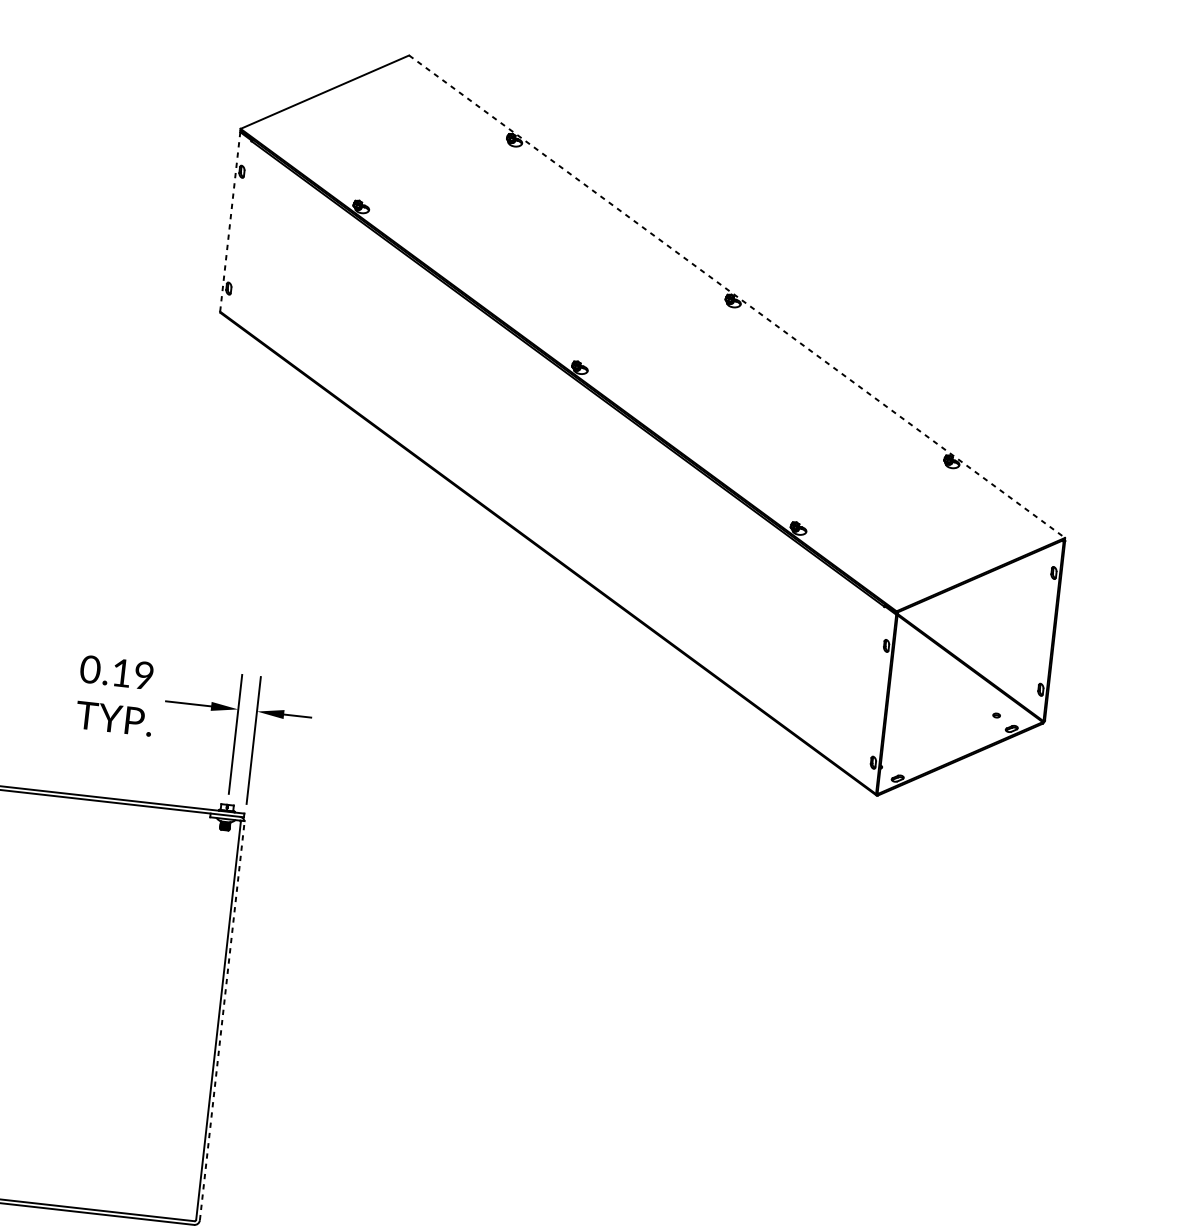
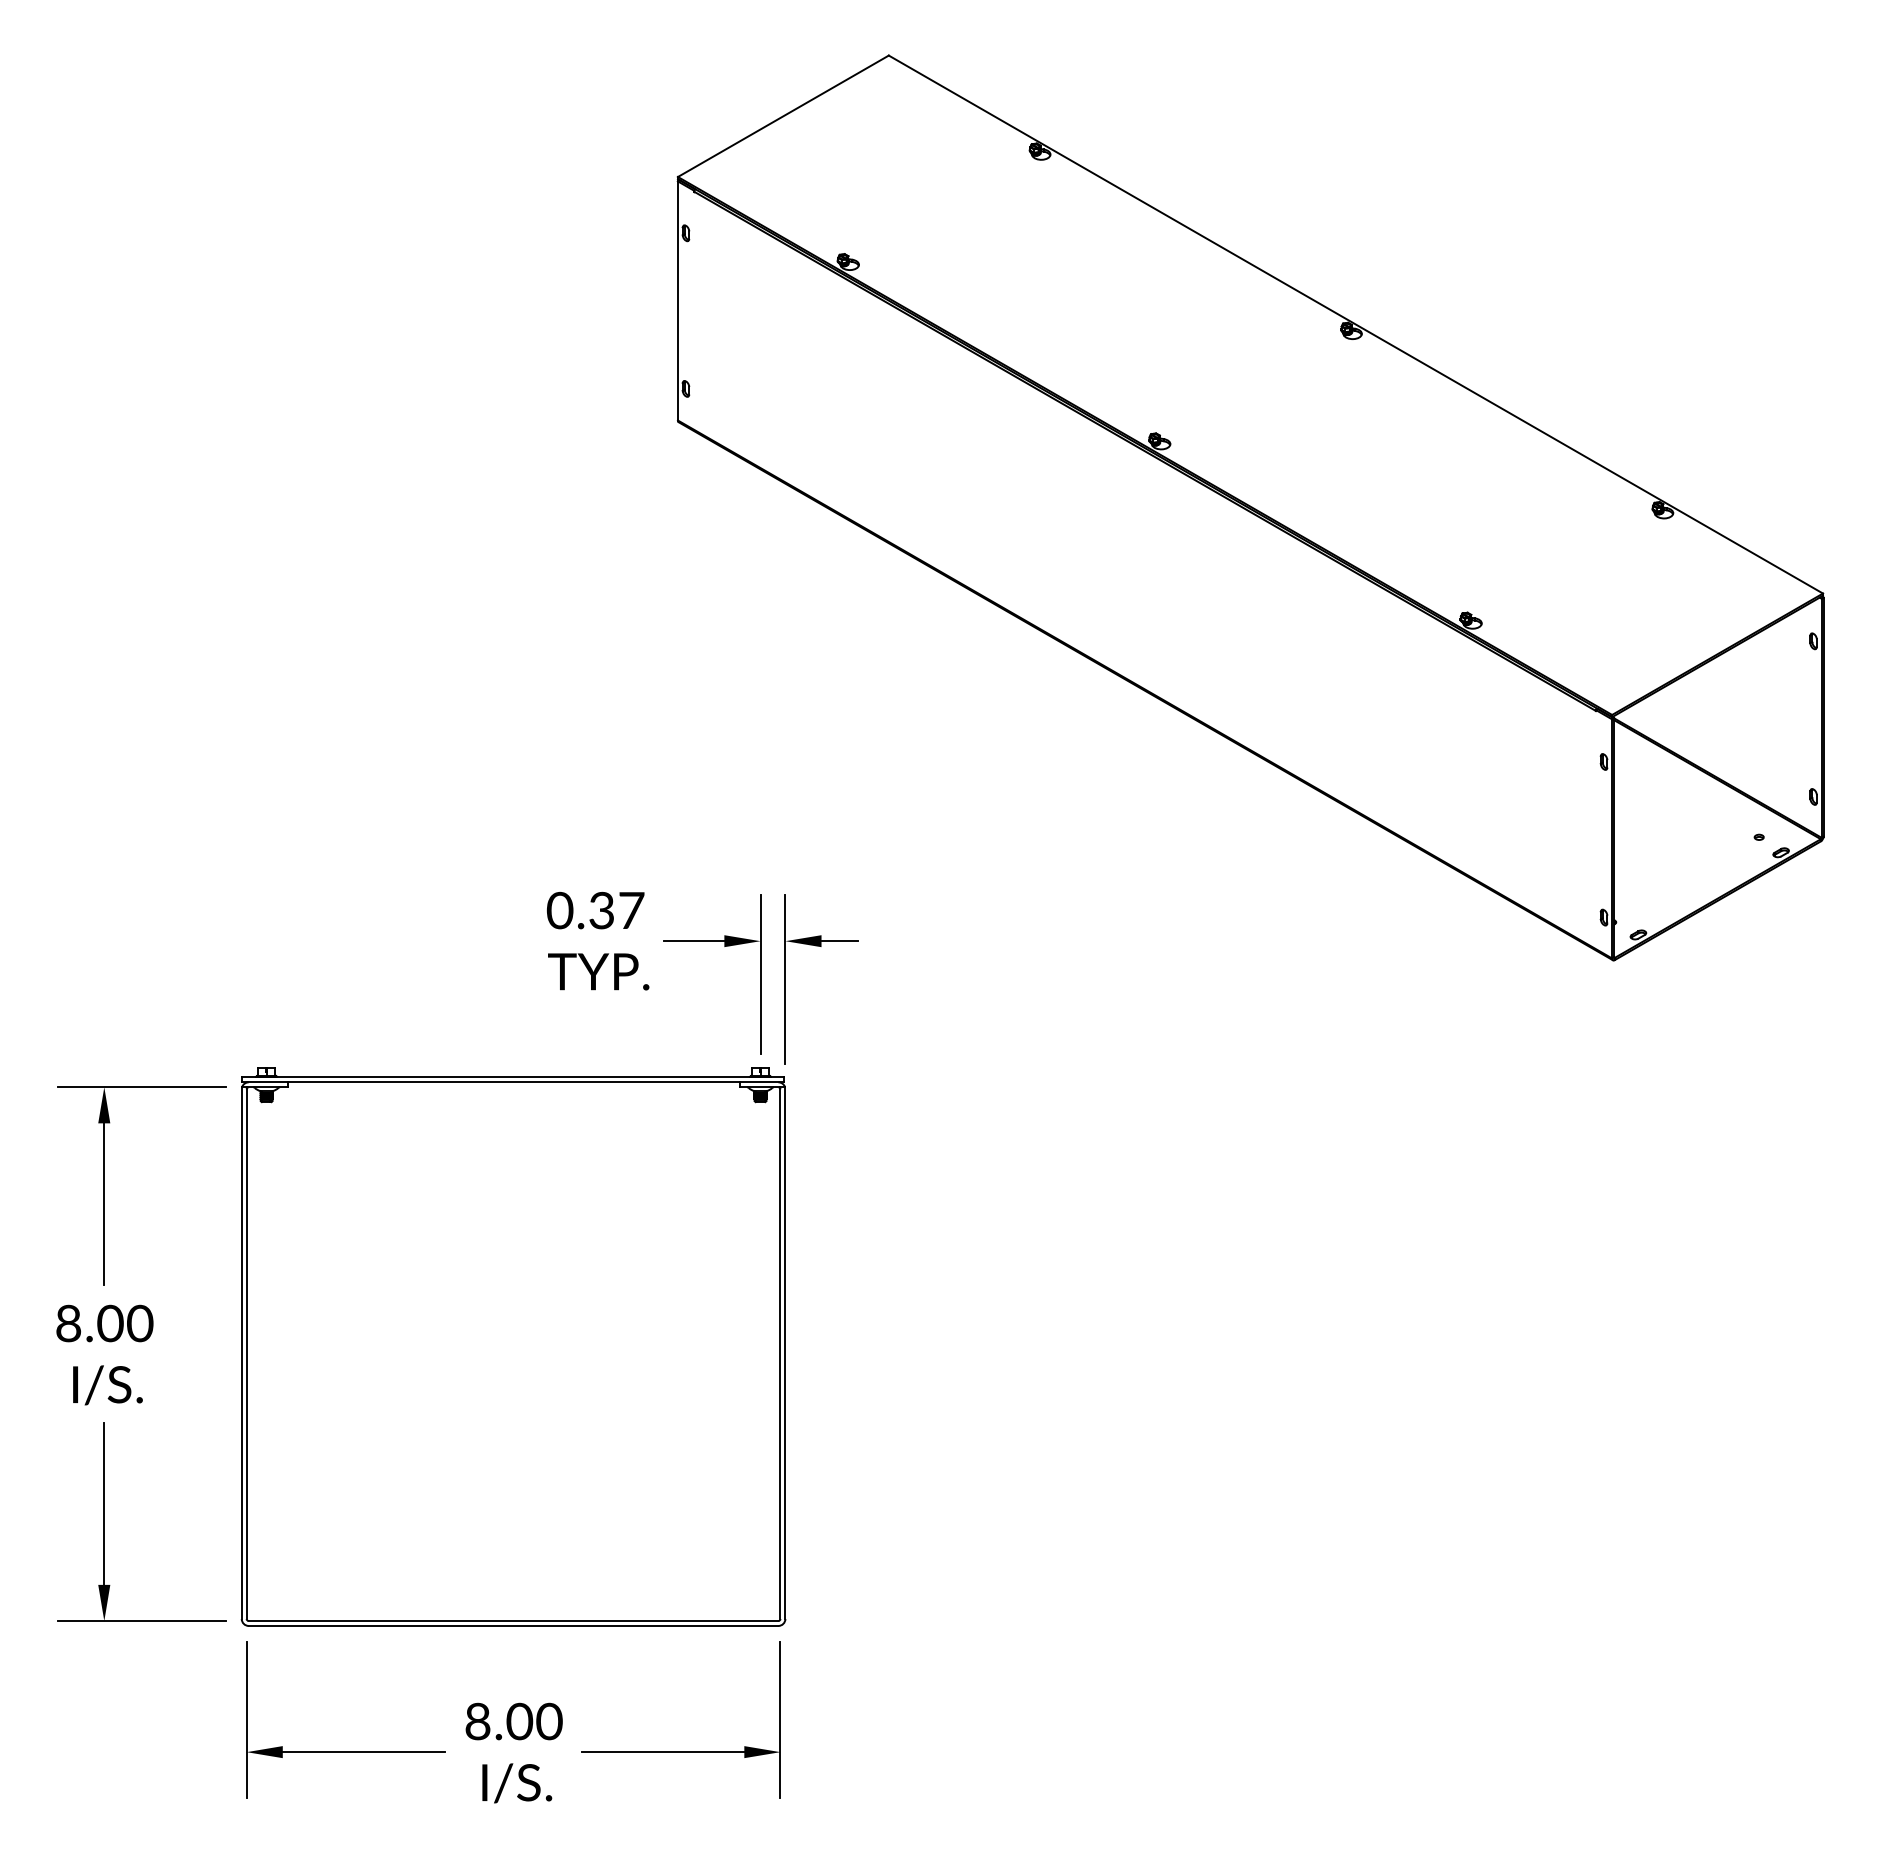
line: (229, 221) -> (677, 300), dashed -> solid
line: (736, 296) -> (1355, 324), dashed -> solid
text: (132, 674) -> (616, 910), 0.19 -> 0.37
line: (222, 1020) -> (785, 1353), dashed -> solid

